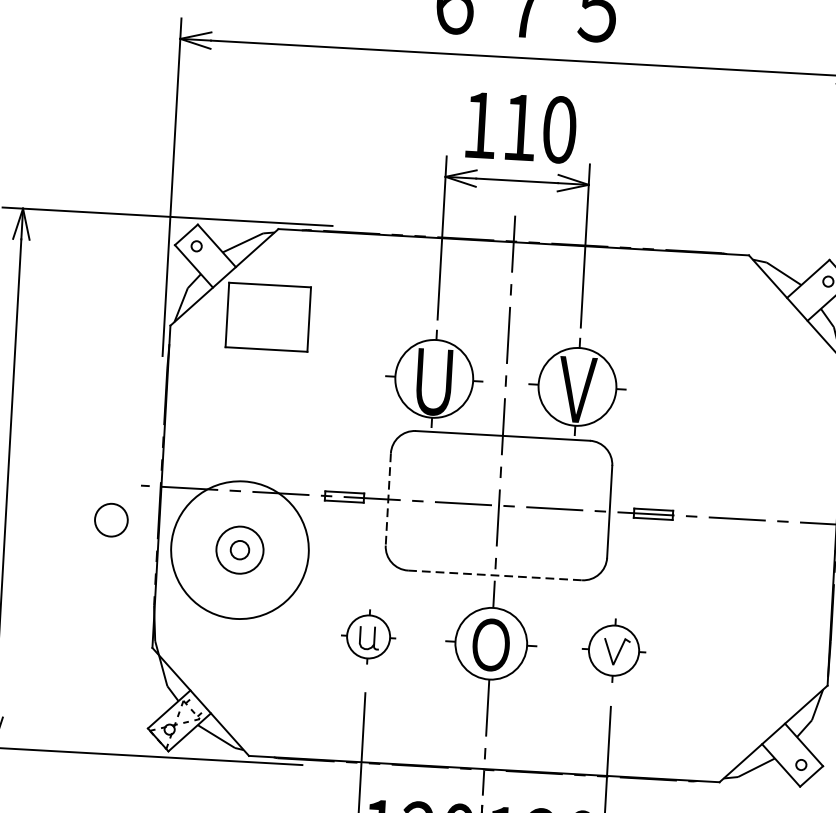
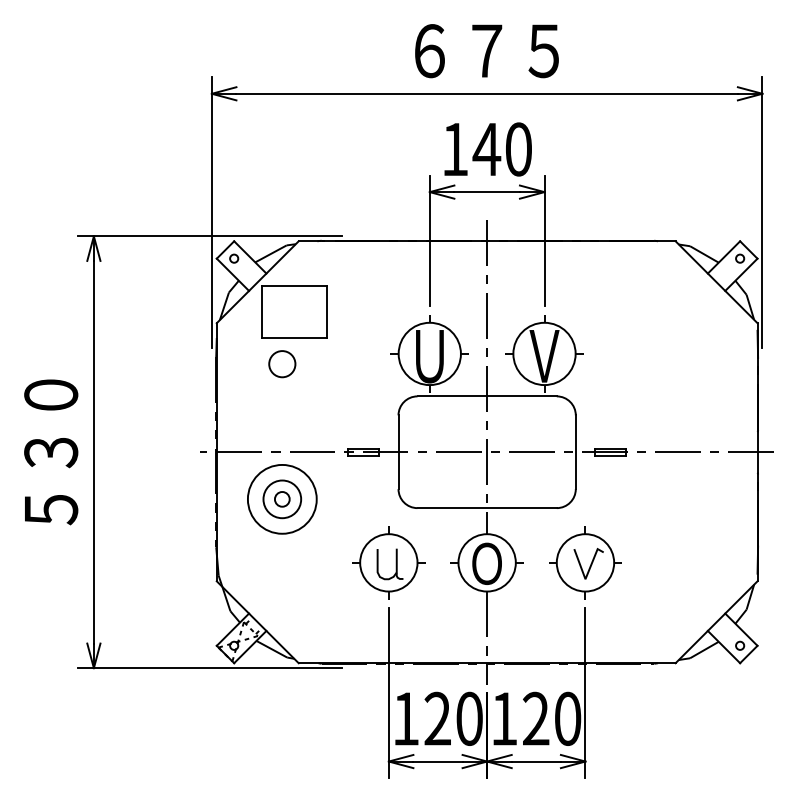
text: (519, 127) -> (486, 149), 110 -> 140
line: (388, 499) -> (398, 452), dashed -> solid
circle: (111, 520) -> (282, 364), moved
circle: (239, 549) -> (281, 498), size x0.62
line: (495, 575) -> (487, 508), dashed -> solid
part: (368, 636) -> (388, 562), size x1.67
part: (614, 650) -> (585, 562), size x1.43

